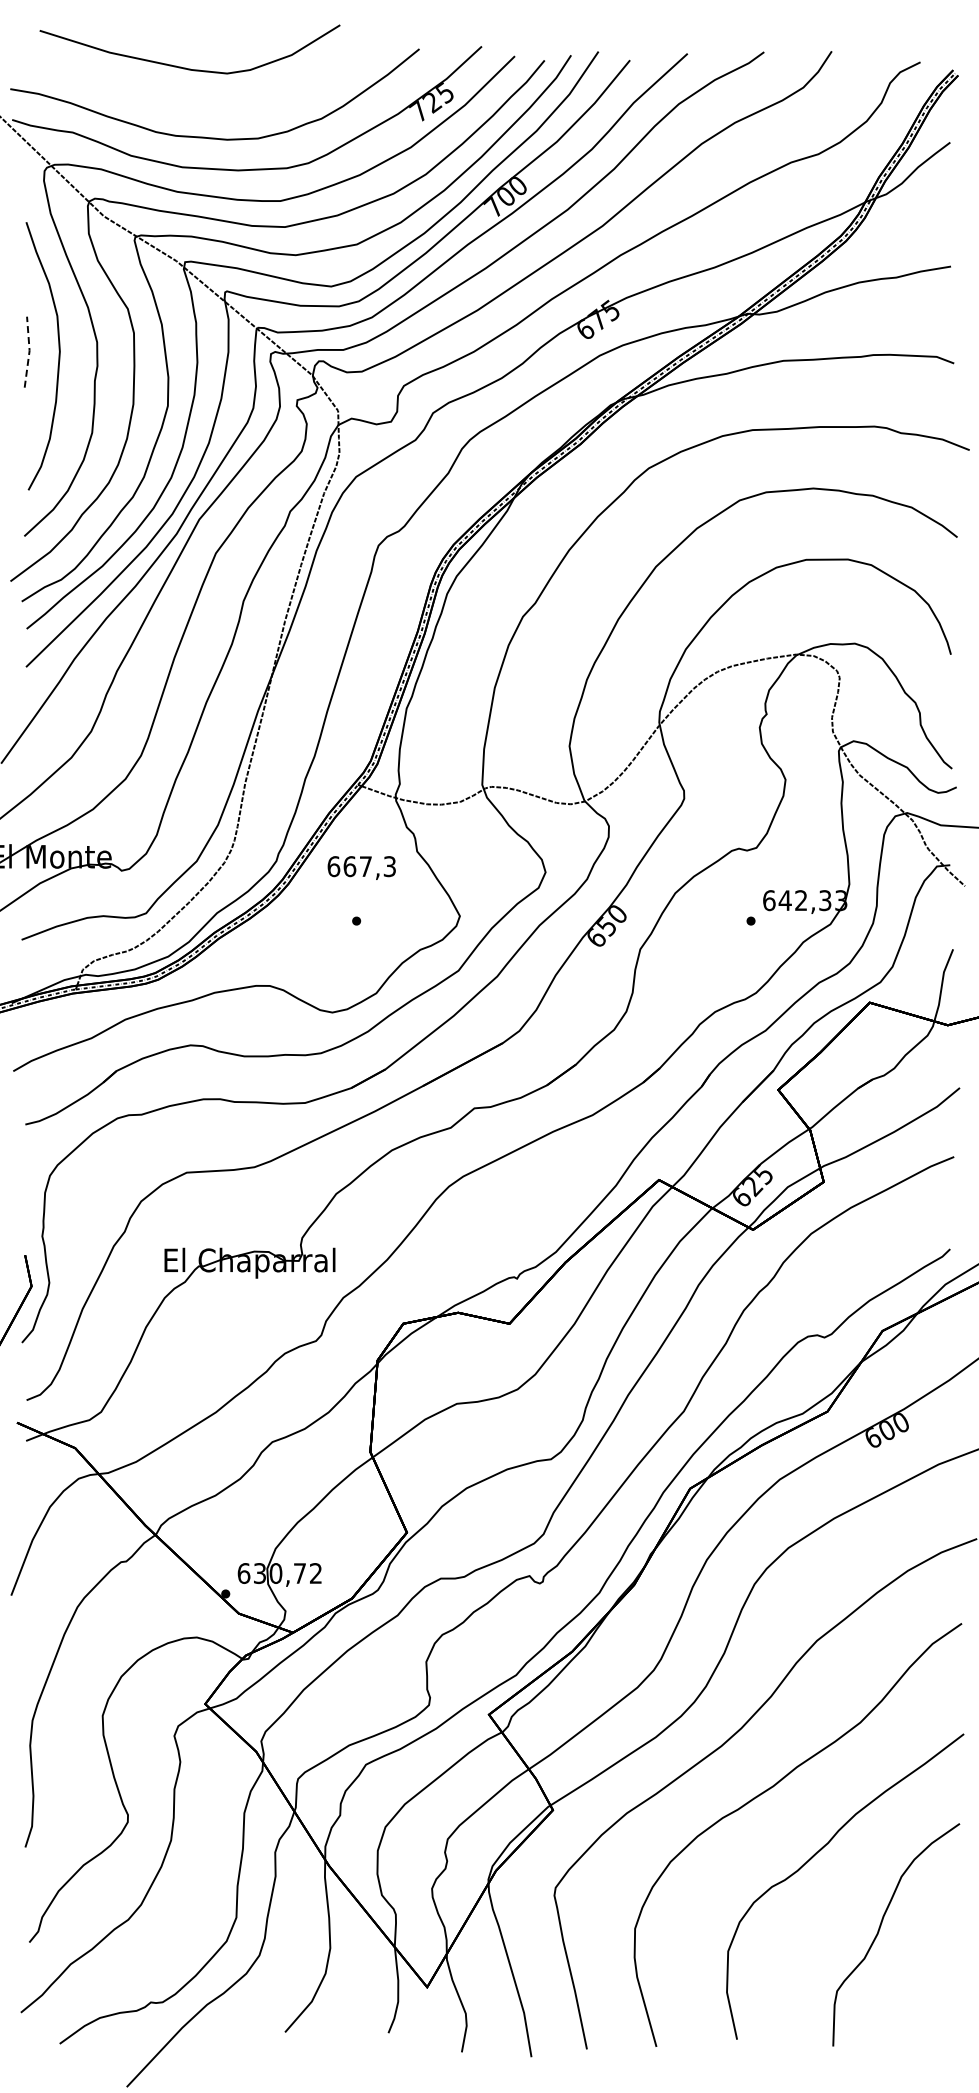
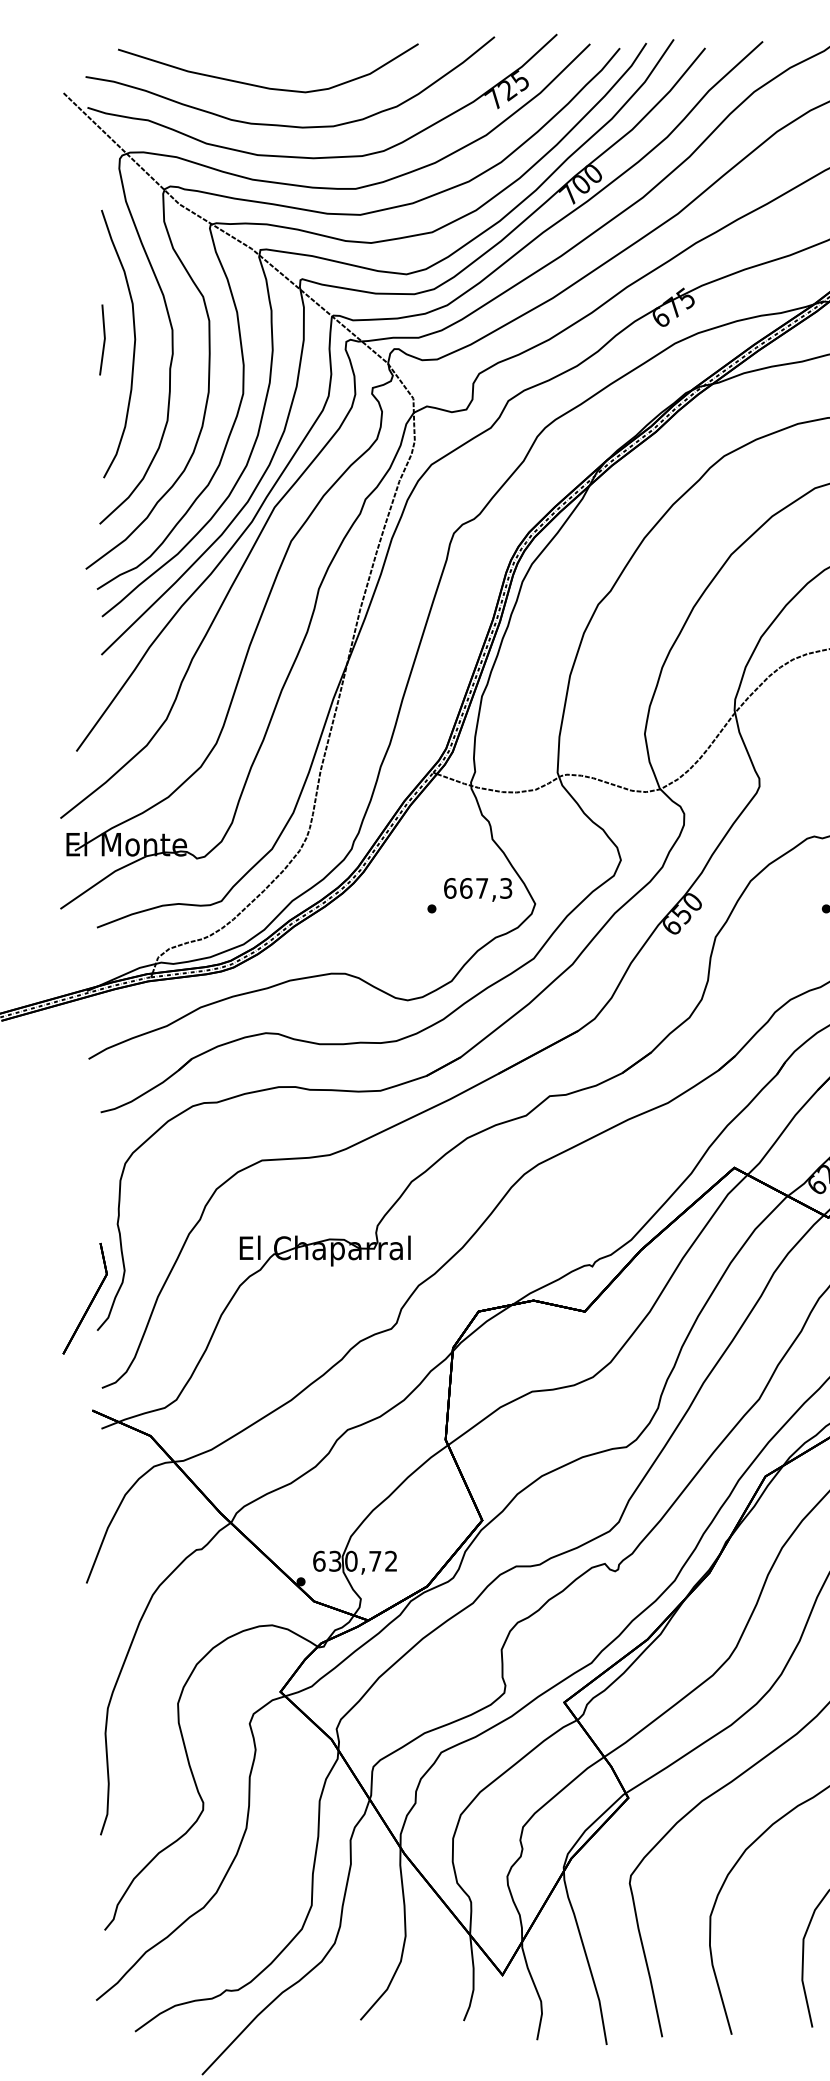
curve: (185, 67) -> (263, 86), moved
line: (29, 351) -> (104, 339), dashed -> solid
text: (361, 867) -> (477, 889), moved

